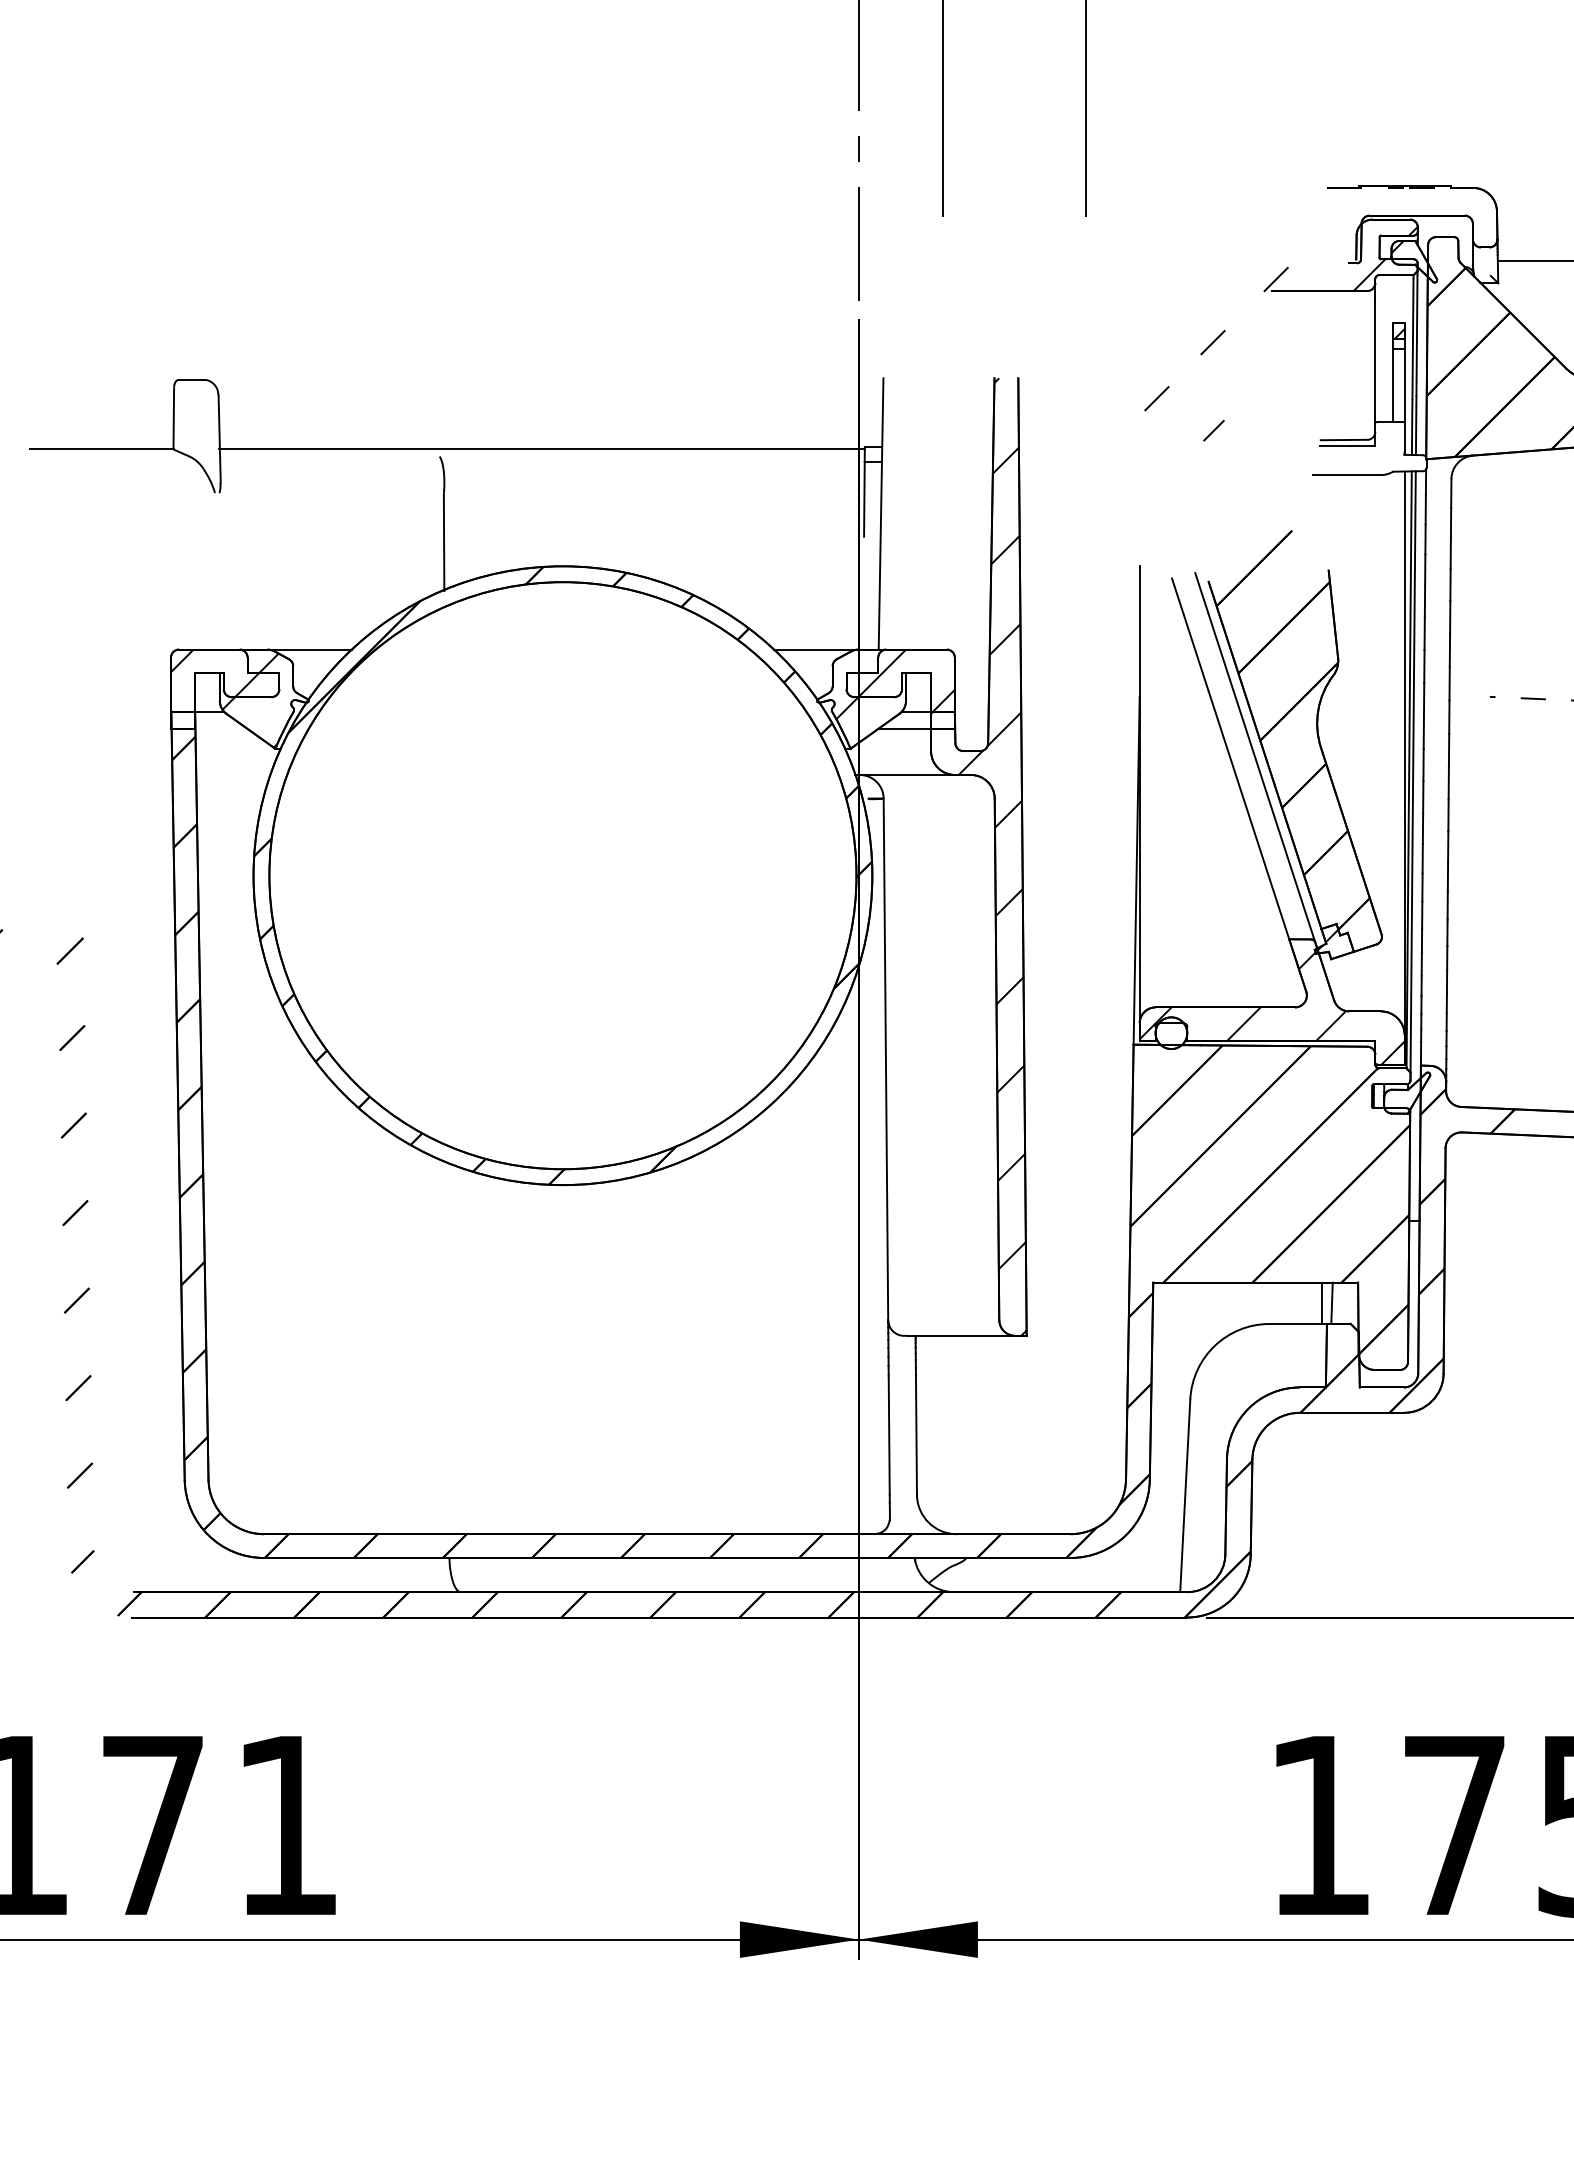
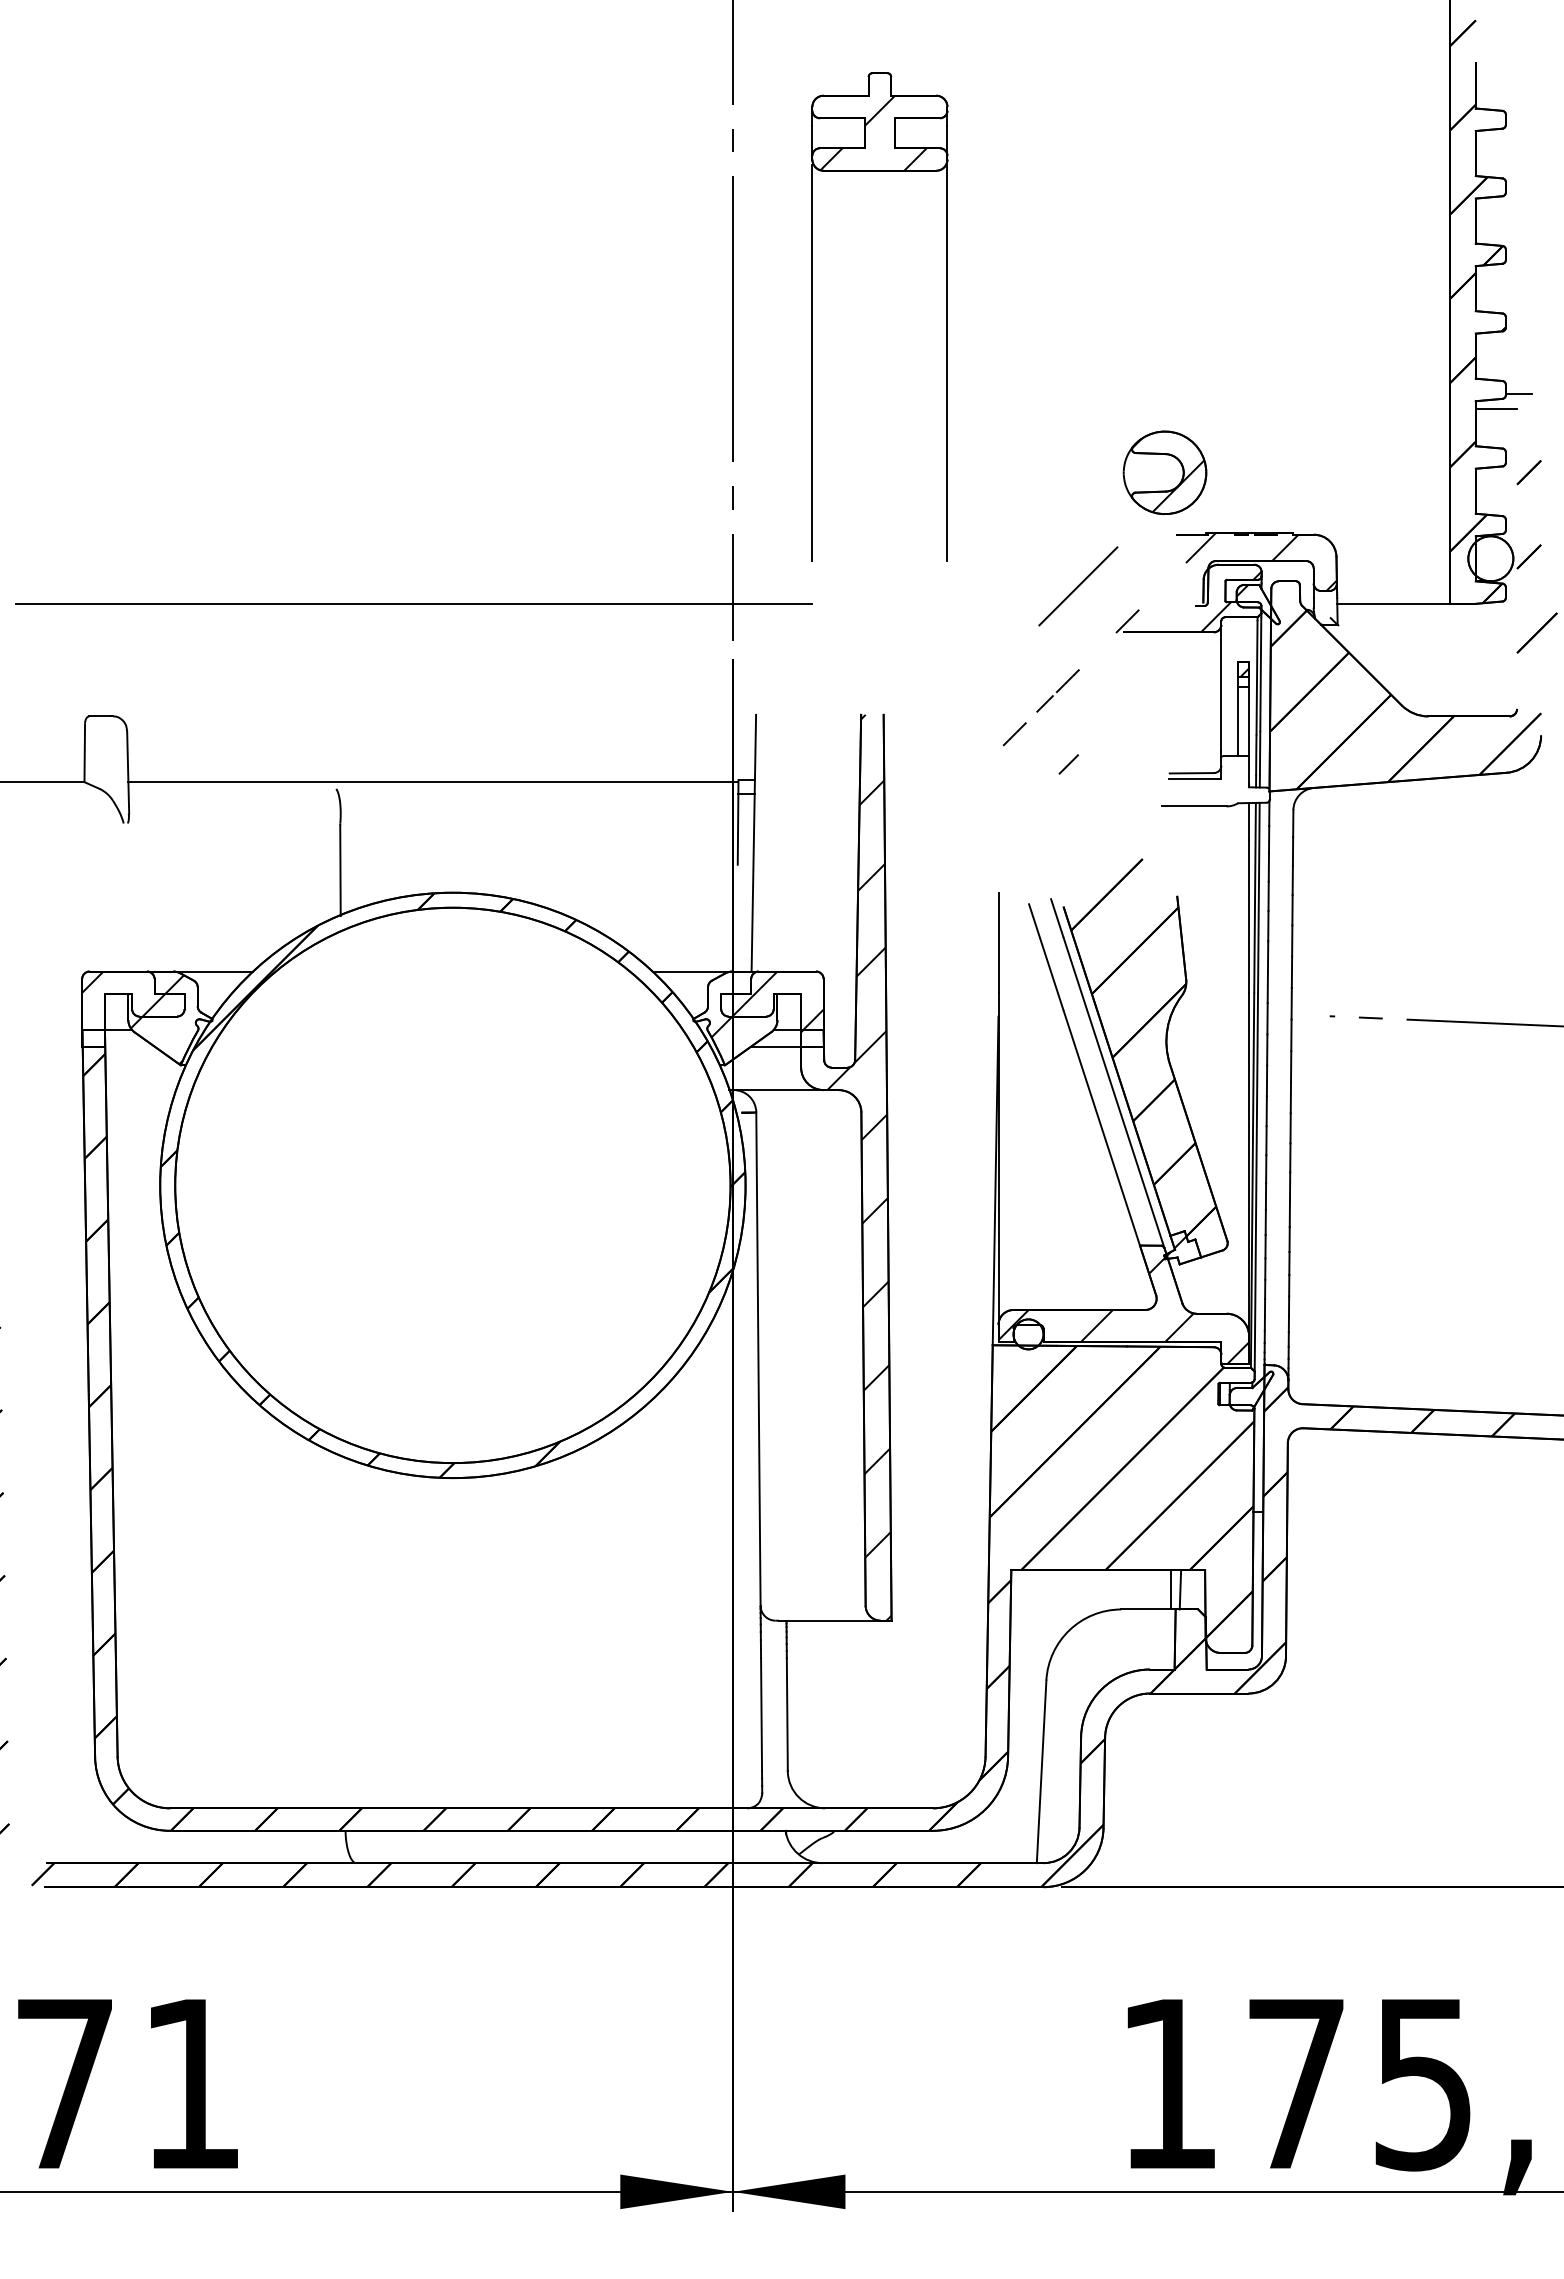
part: (1315, 122) -> (1164, 472), added
line: (522, 260) -> (414, 603), added
hatch: (1338, 280) -> (1186, 622), added

